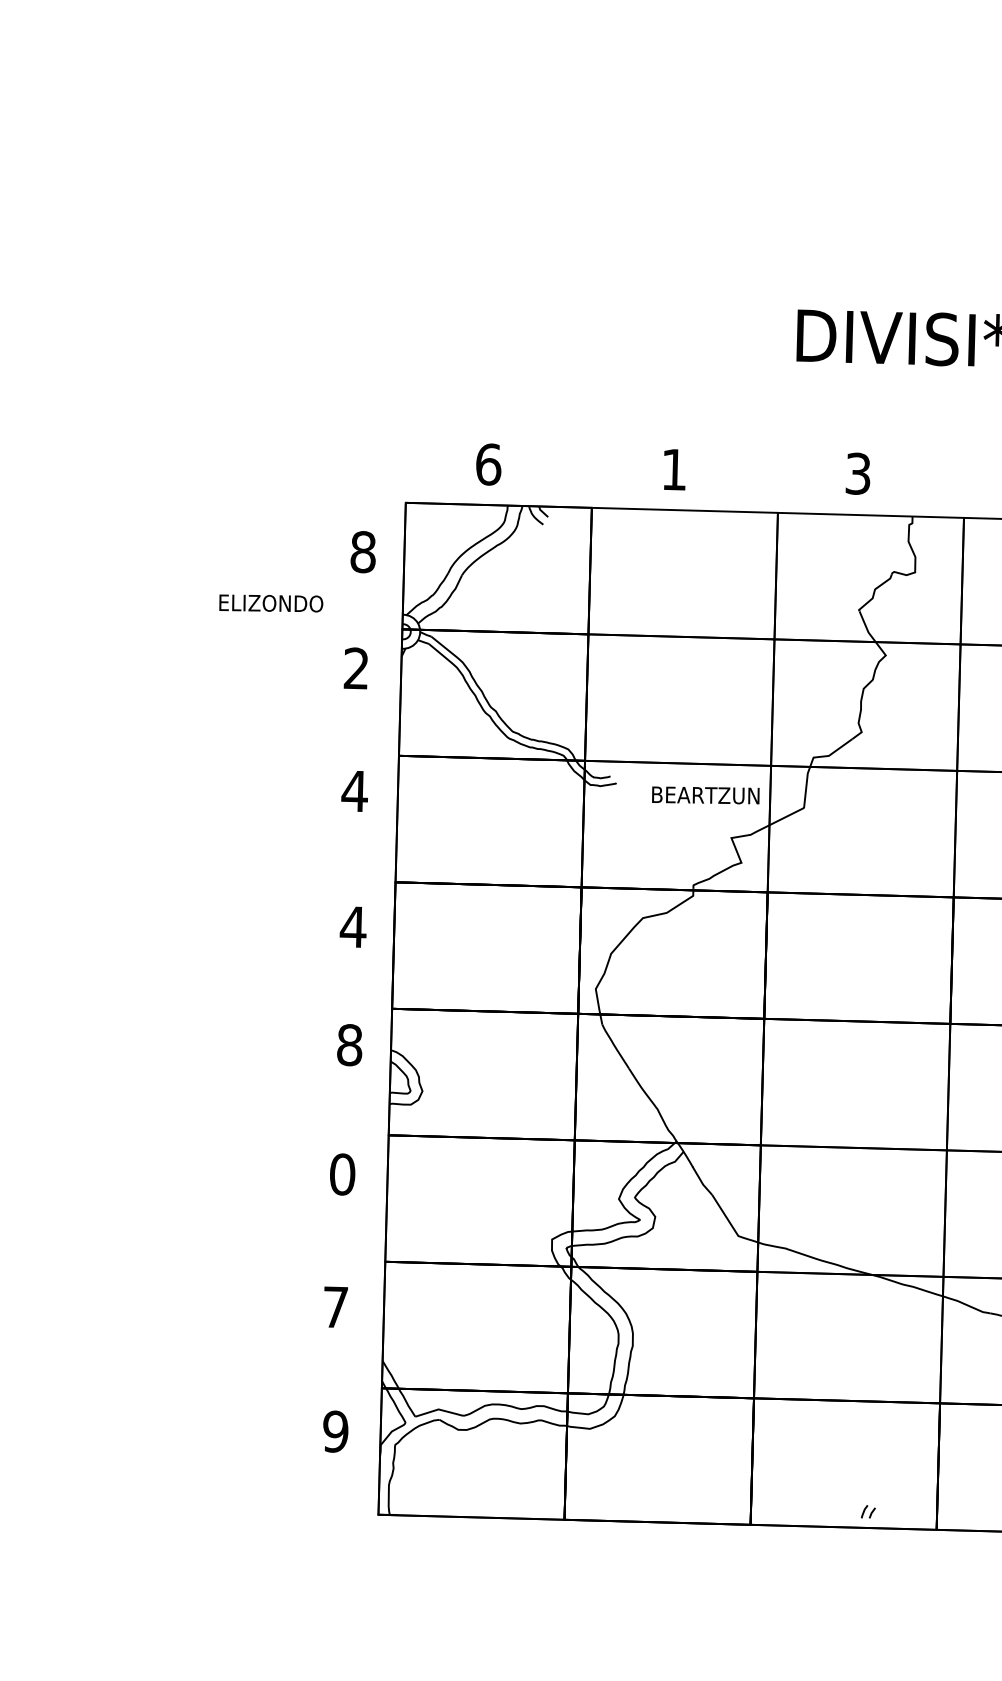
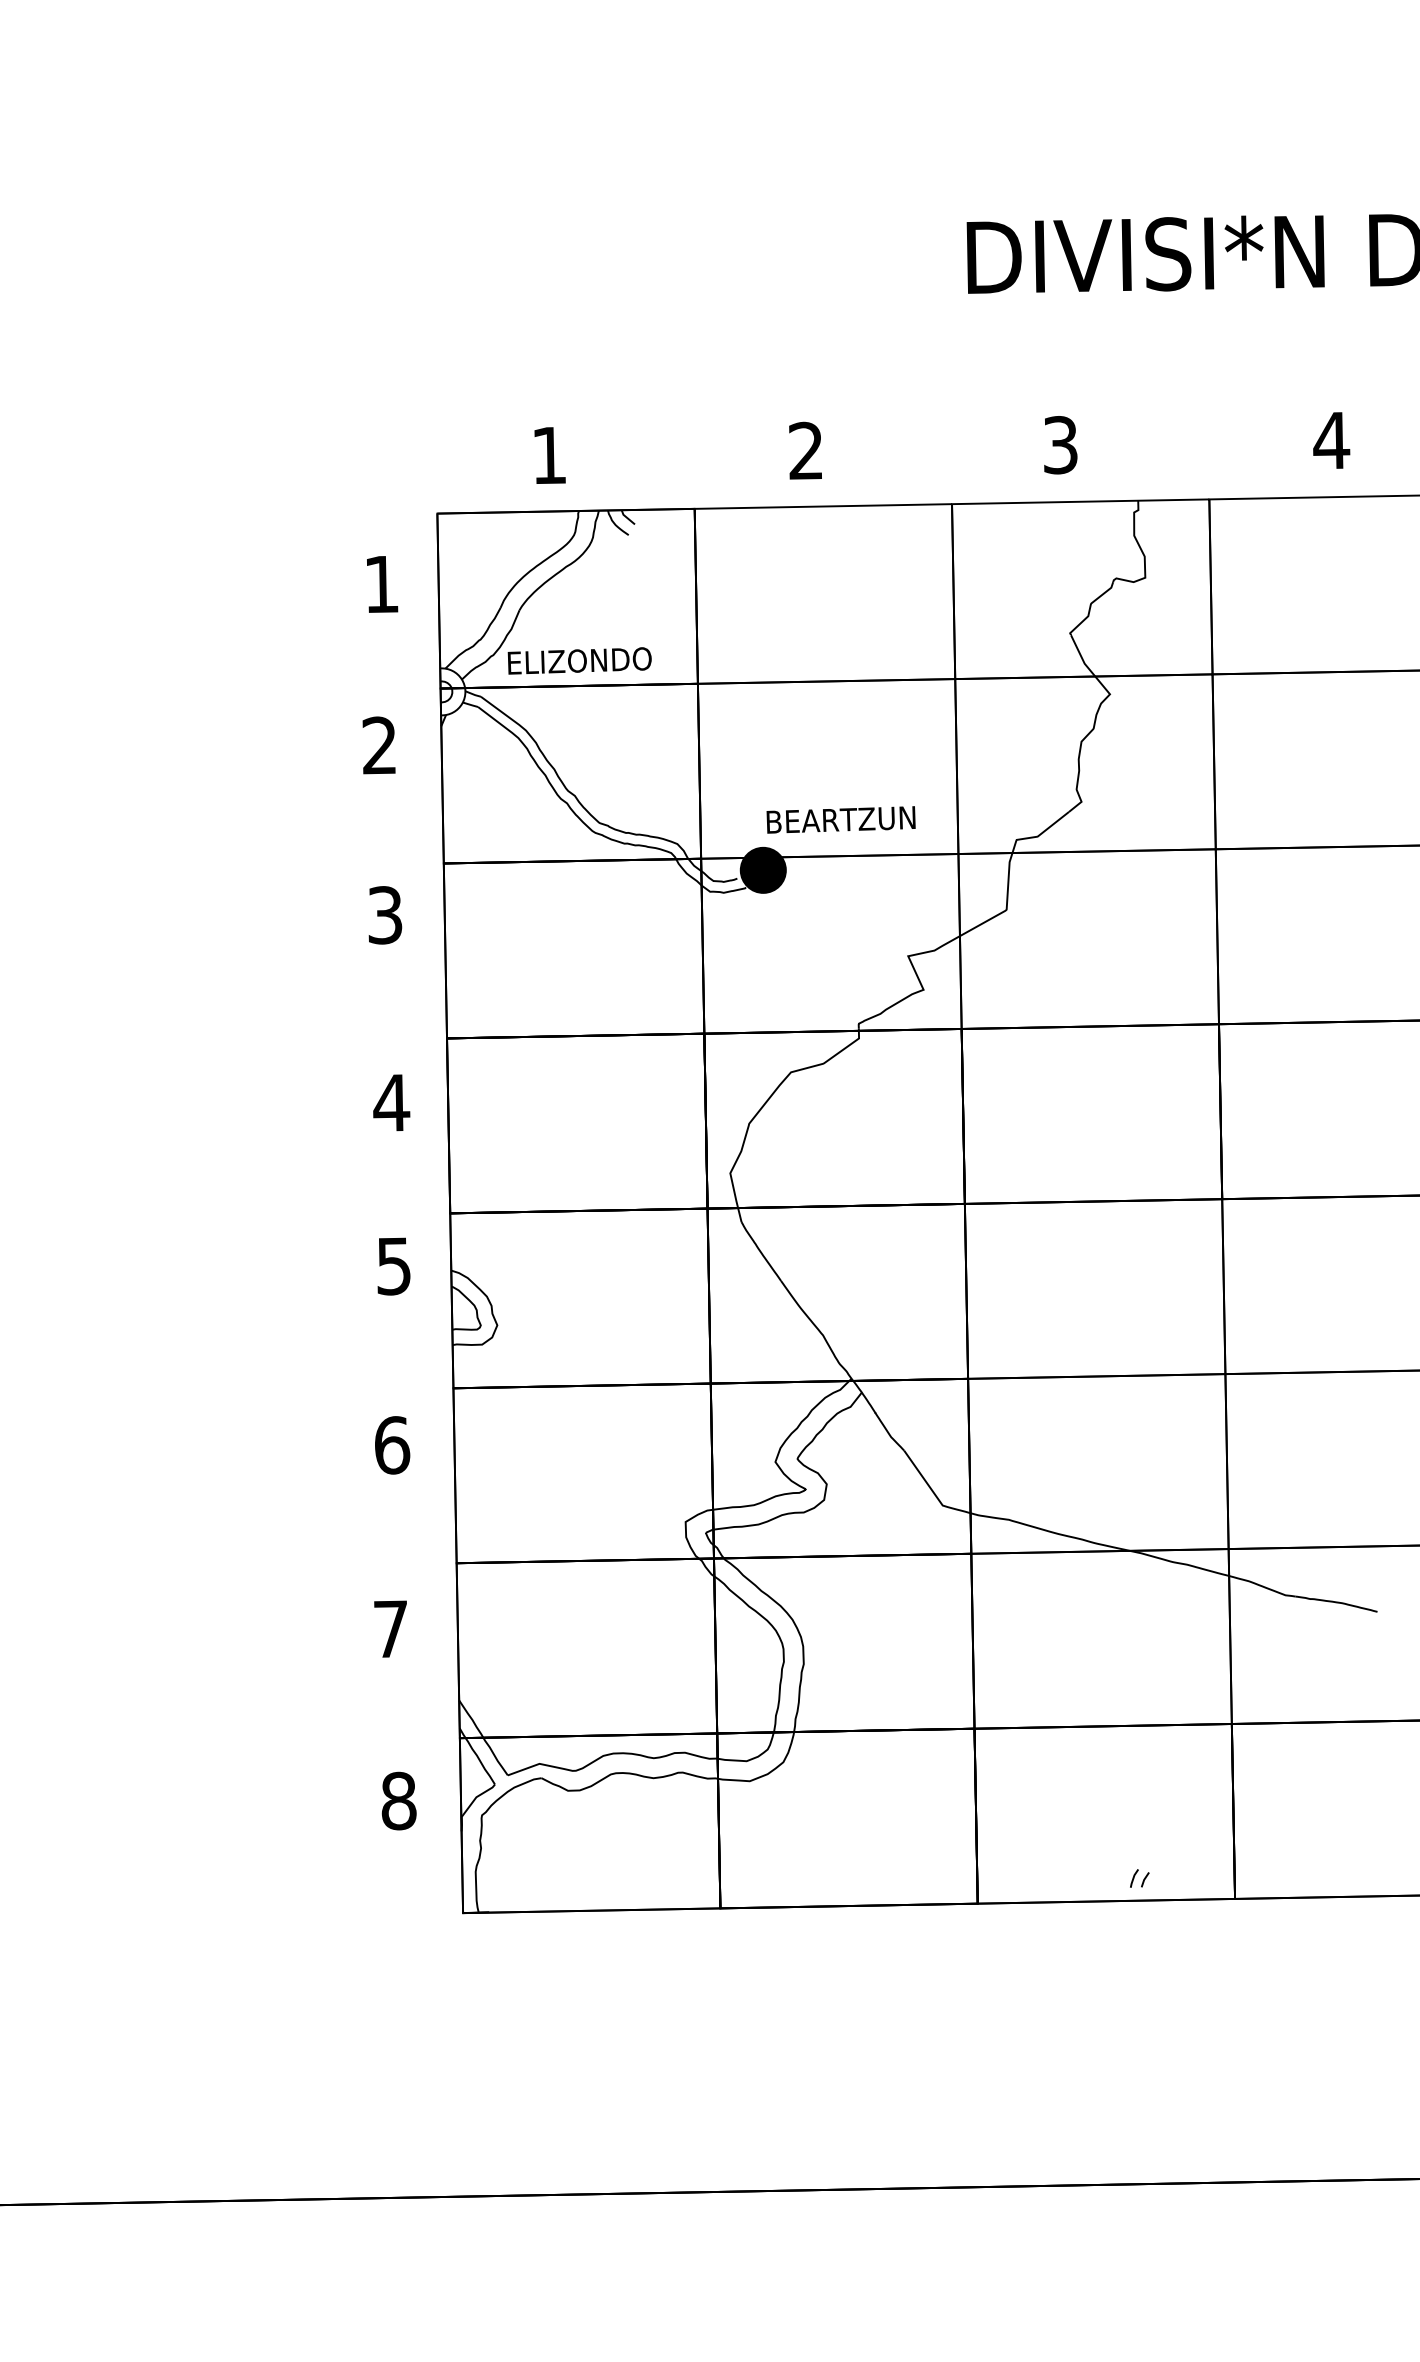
text: (488, 464) -> (549, 455), 6 -> 1
text: (673, 469) -> (805, 450), 1 -> 2
text: (363, 552) -> (381, 584), 8 -> 1
text: (271, 603) -> (579, 660), moved
fill: (629, 770) -> (762, 869), added
text: (354, 791) -> (384, 915), 4 -> 3
text: (705, 795) -> (840, 819), moved
text: (350, 1045) -> (394, 1266), 8 -> 5
text: (342, 1174) -> (392, 1445), 0 -> 6
text: (335, 1431) -> (398, 1800), 9 -> 8

